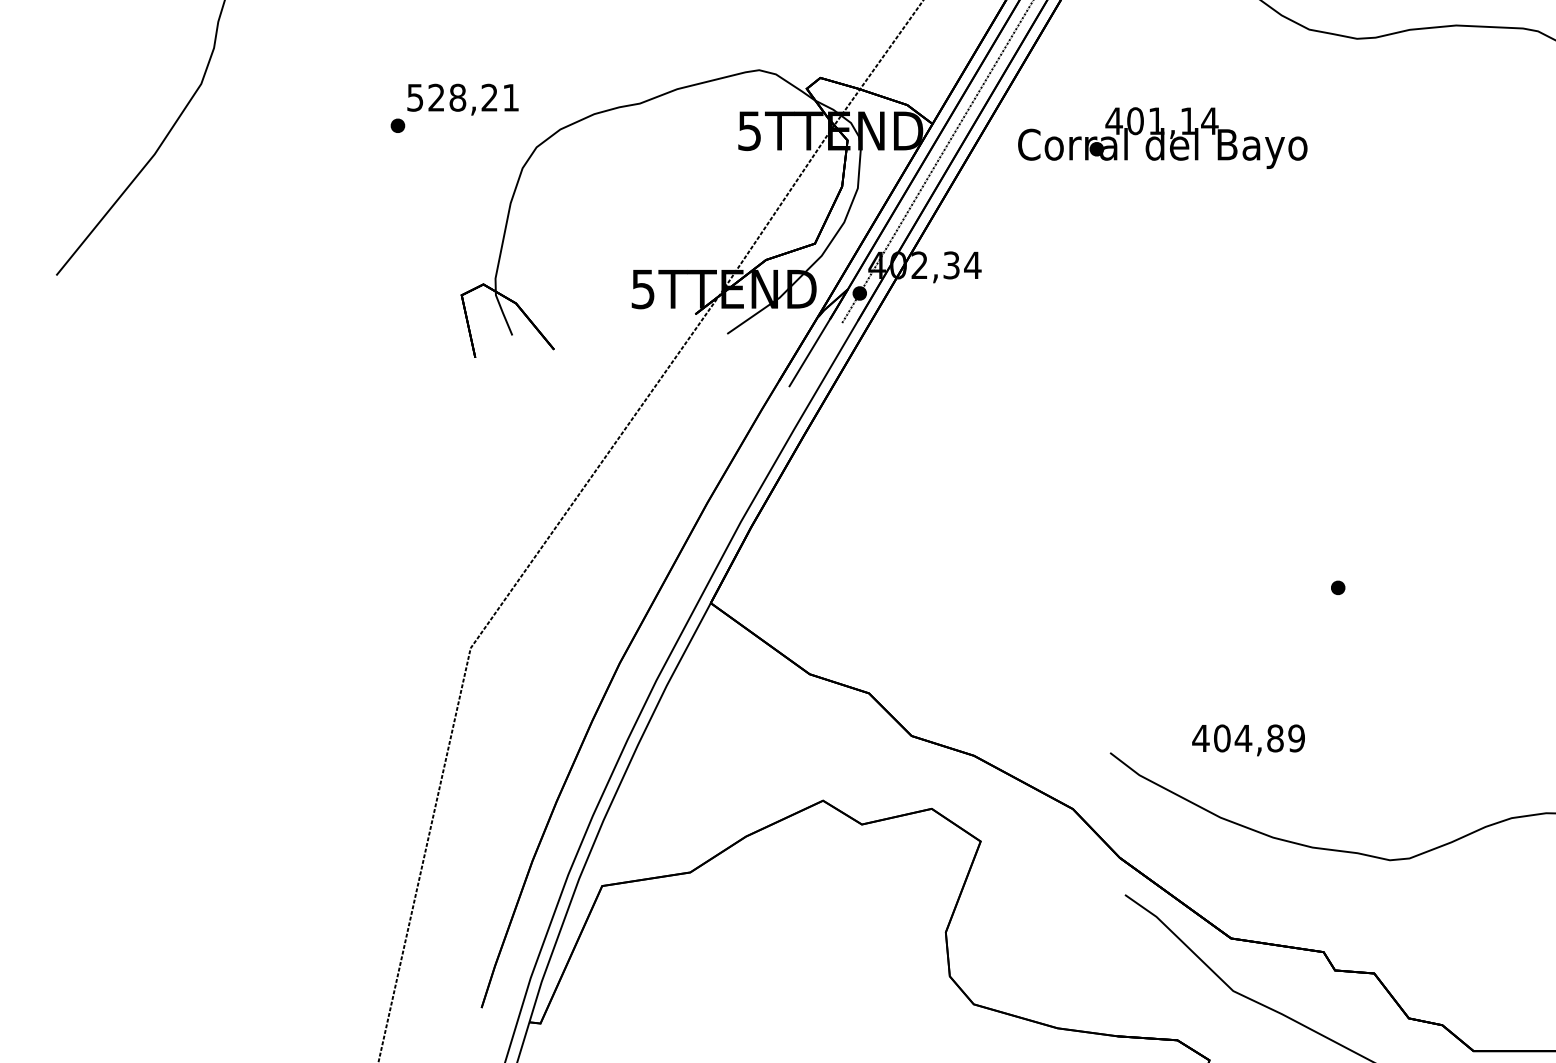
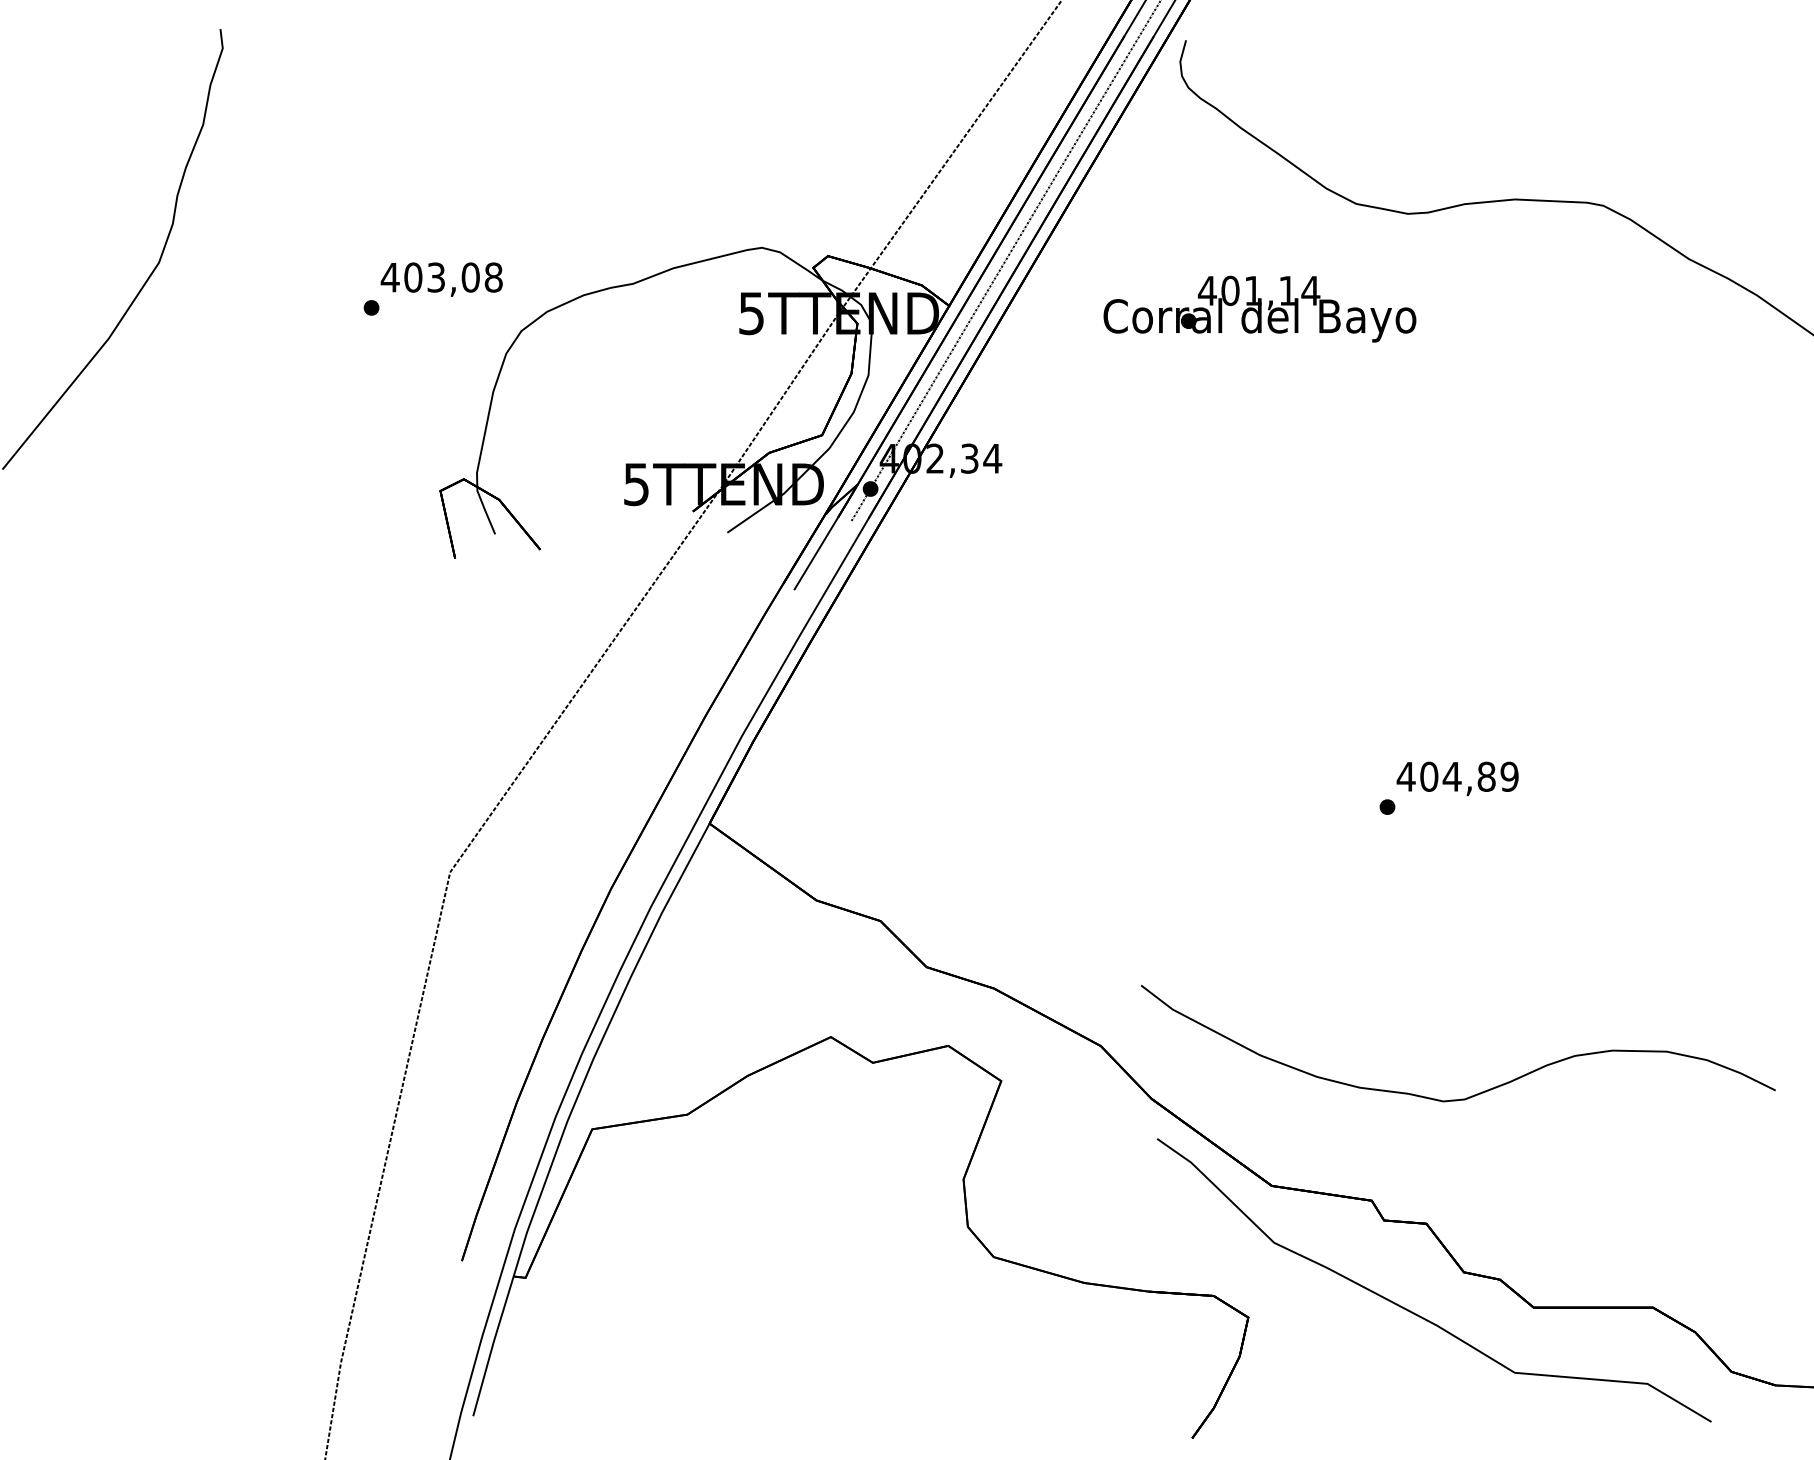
text: (462, 97) -> (441, 277), 528,21 -> 403,08
text: (1162, 137) -> (1259, 308), moved
text: (1248, 740) -> (1457, 778), moved

